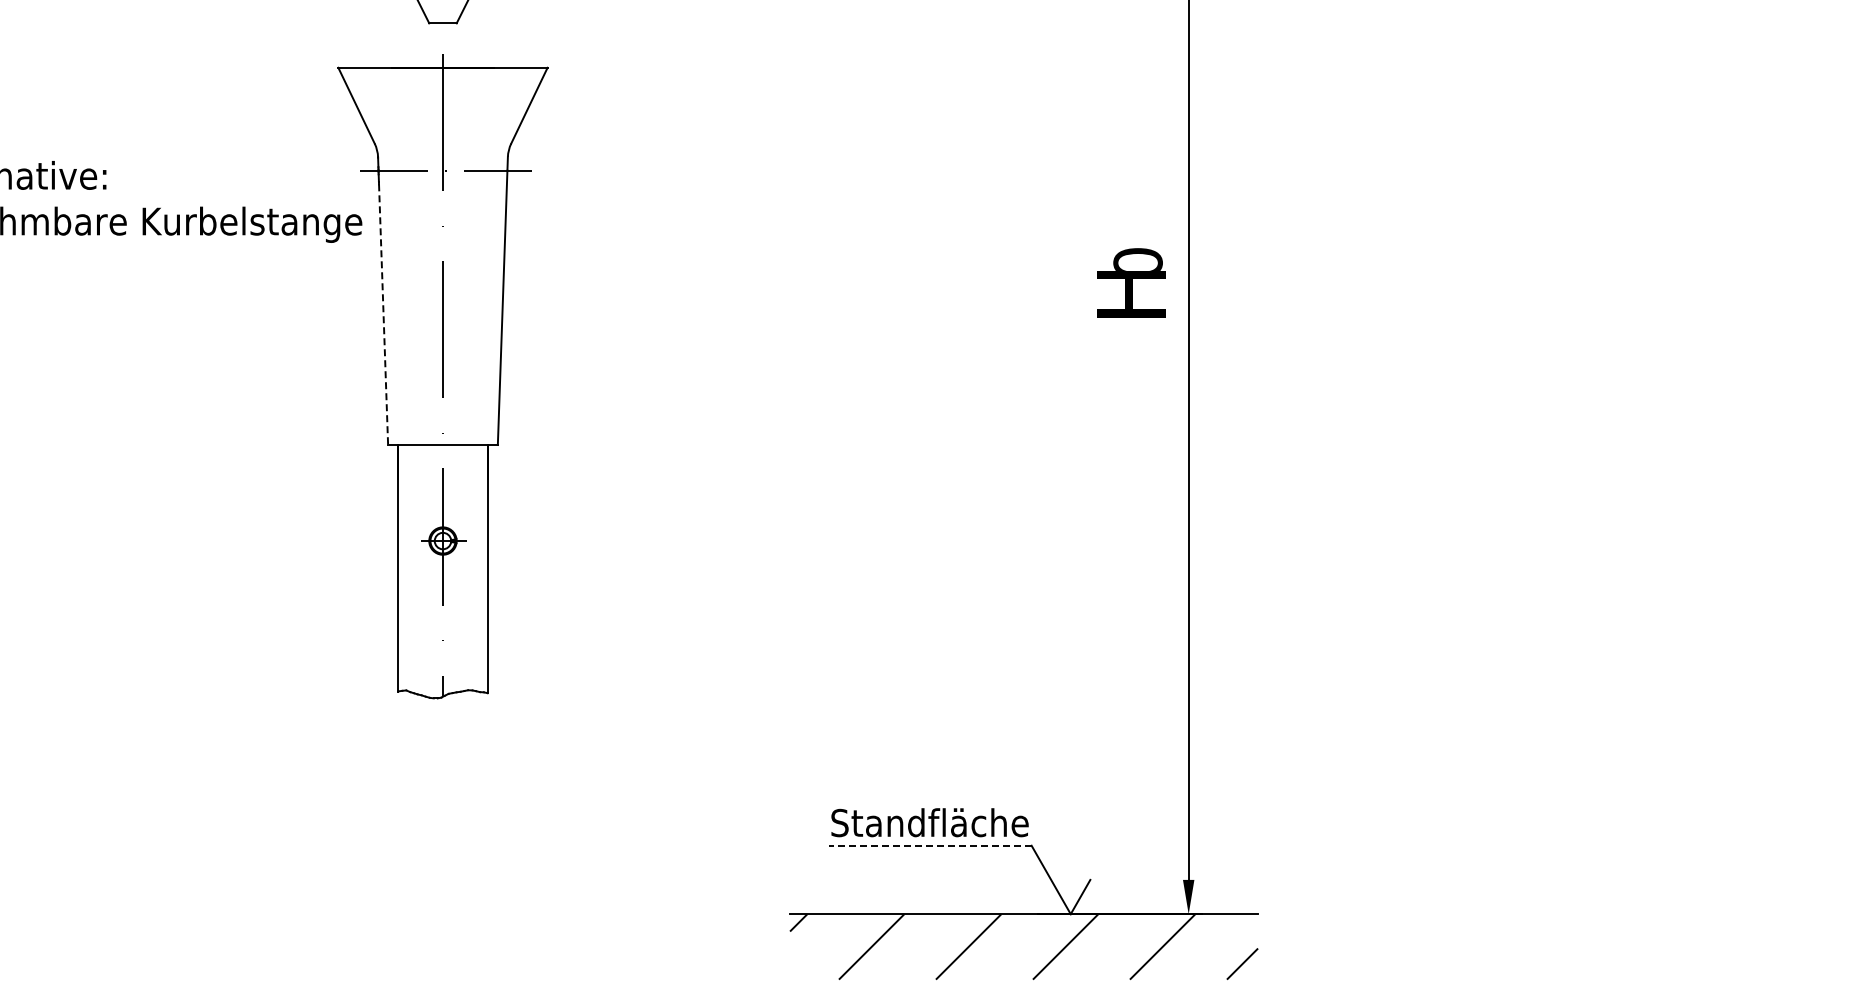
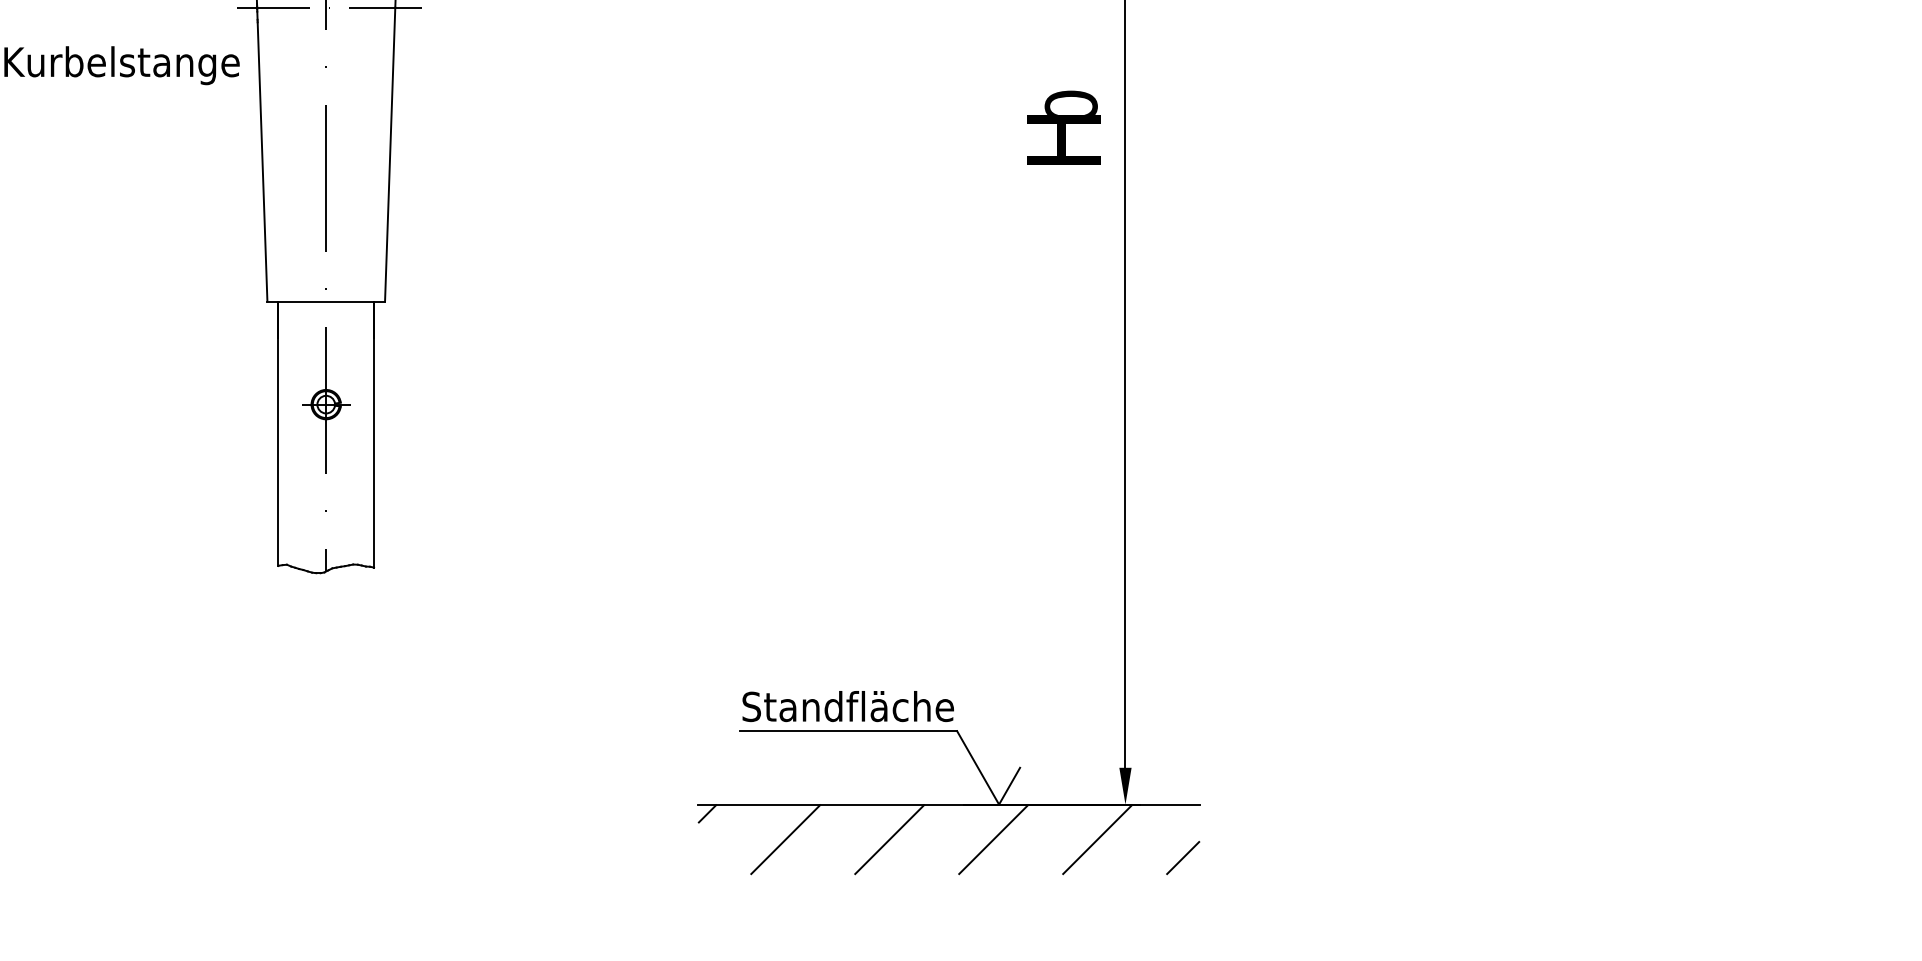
line: (383, 315) -> (262, 162), dashed -> solid
line: (929, 845) -> (847, 730), dashed -> solid

